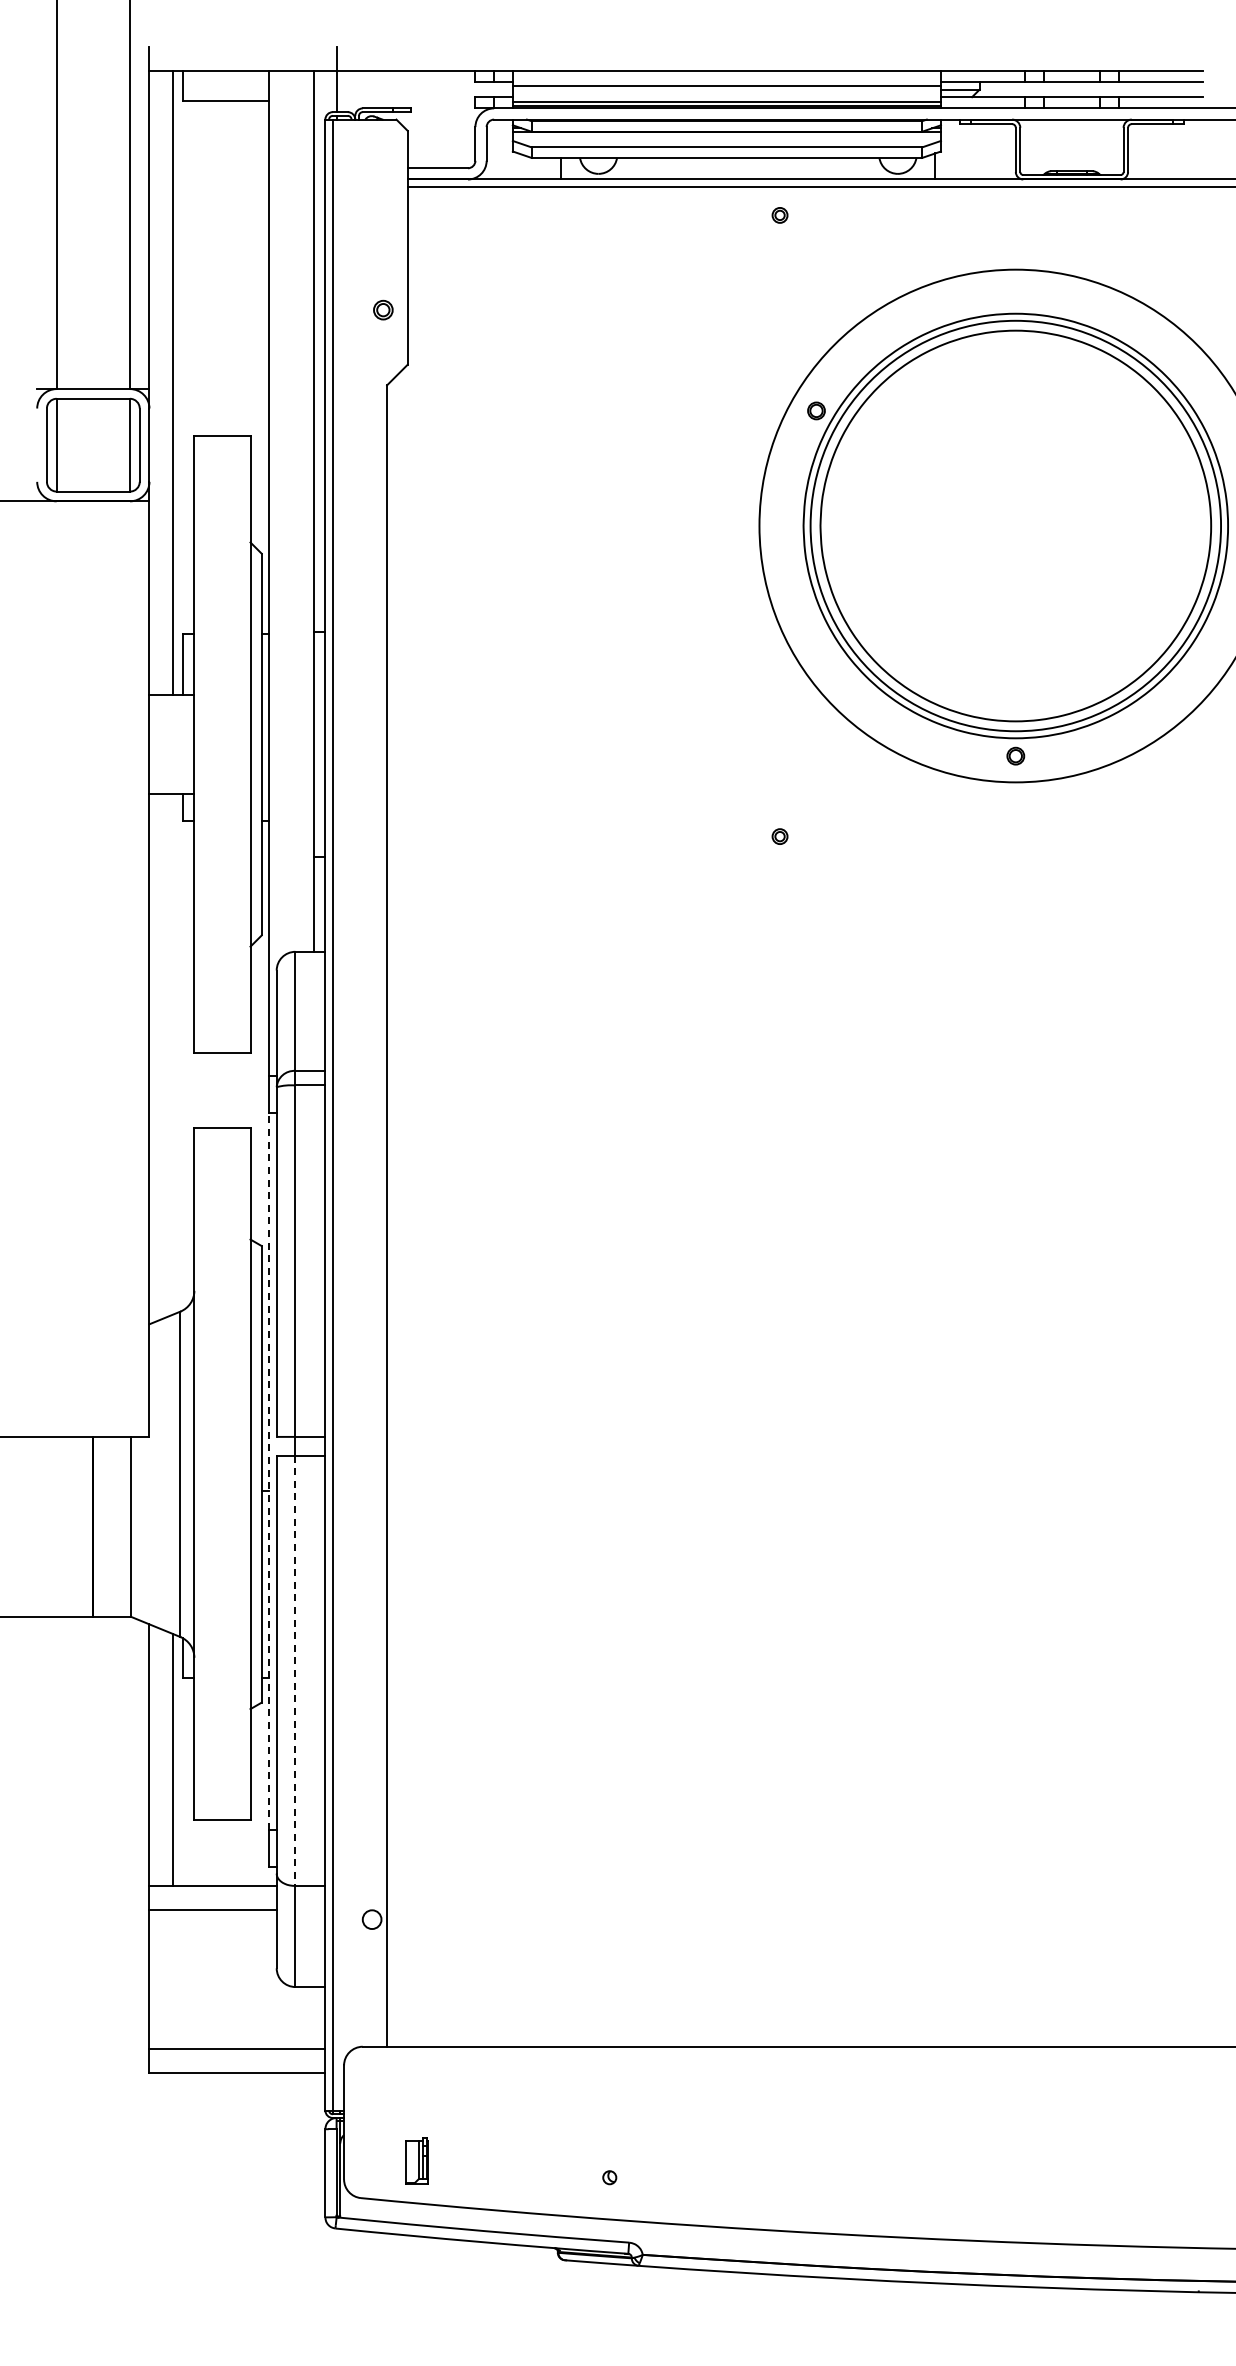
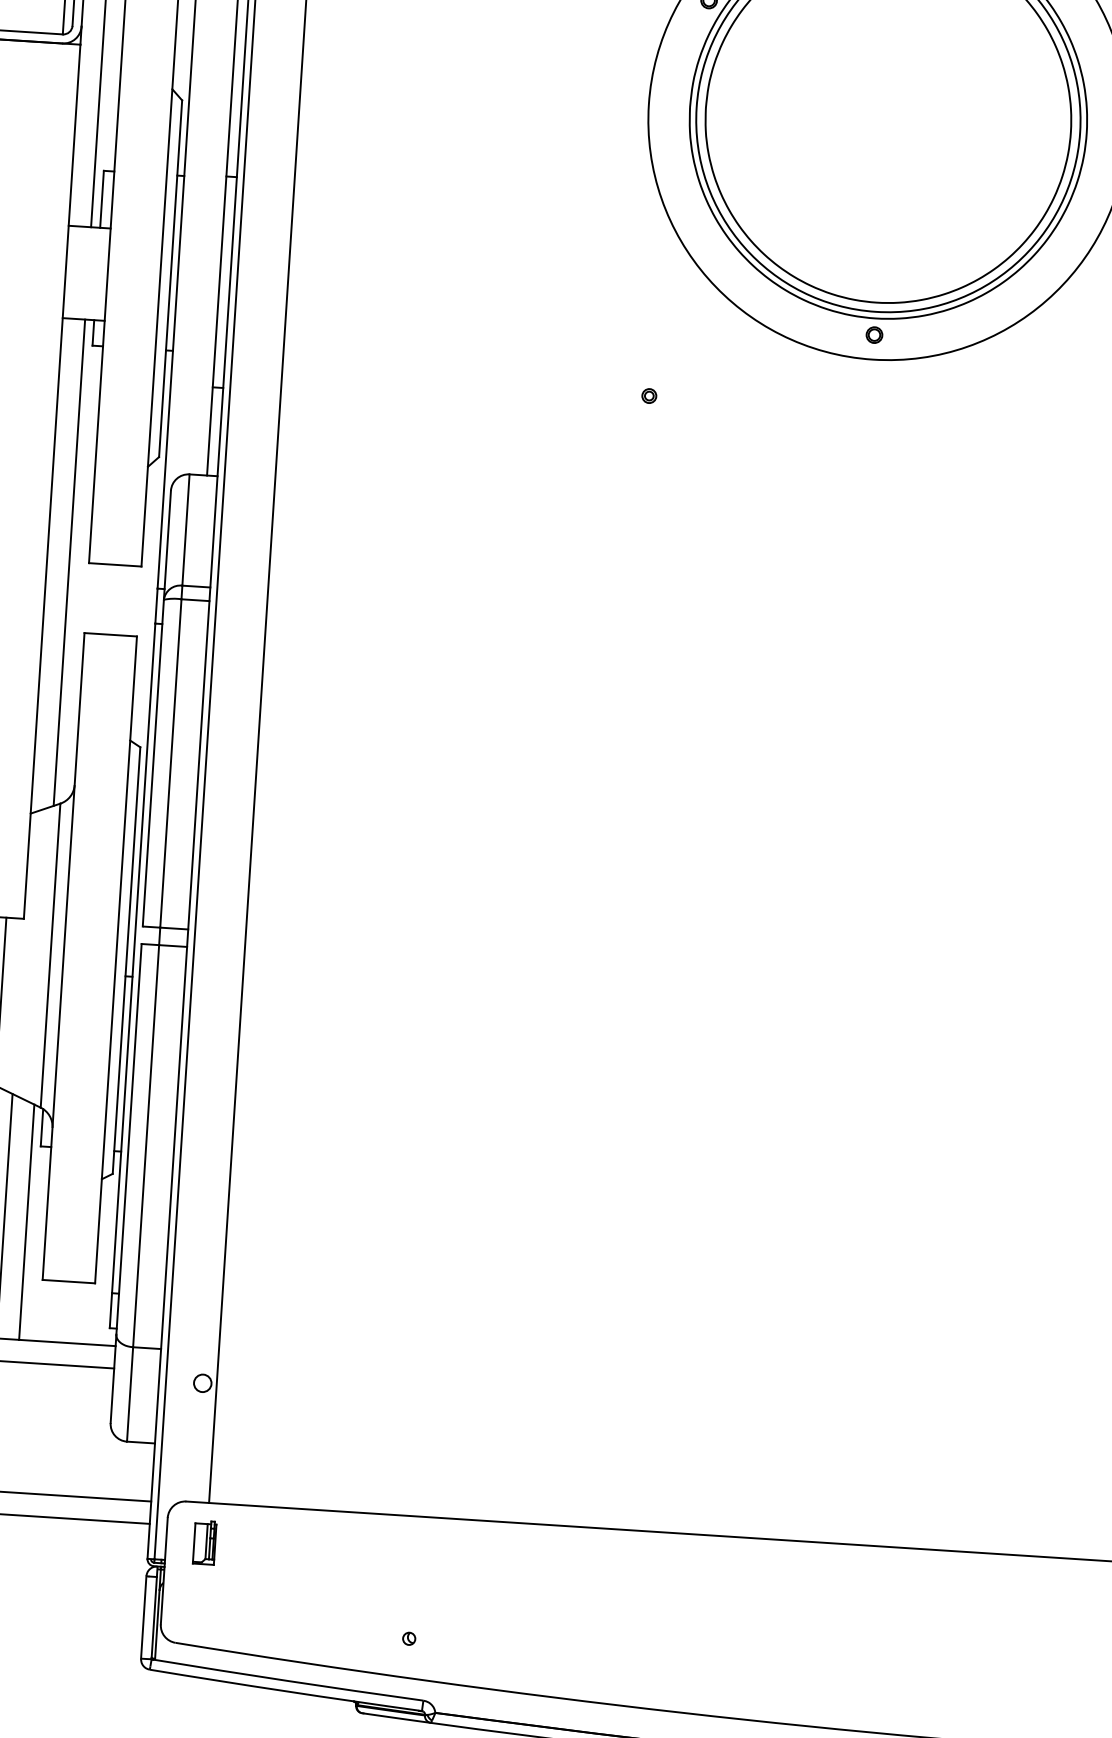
line: (173, 1054) -> (69, 562), added
line: (269, 1471) -> (133, 958), dashed -> solid
line: (295, 1671) -> (146, 1146), dashed -> solid
part: (416, 2160) -> (204, 1541), moved

